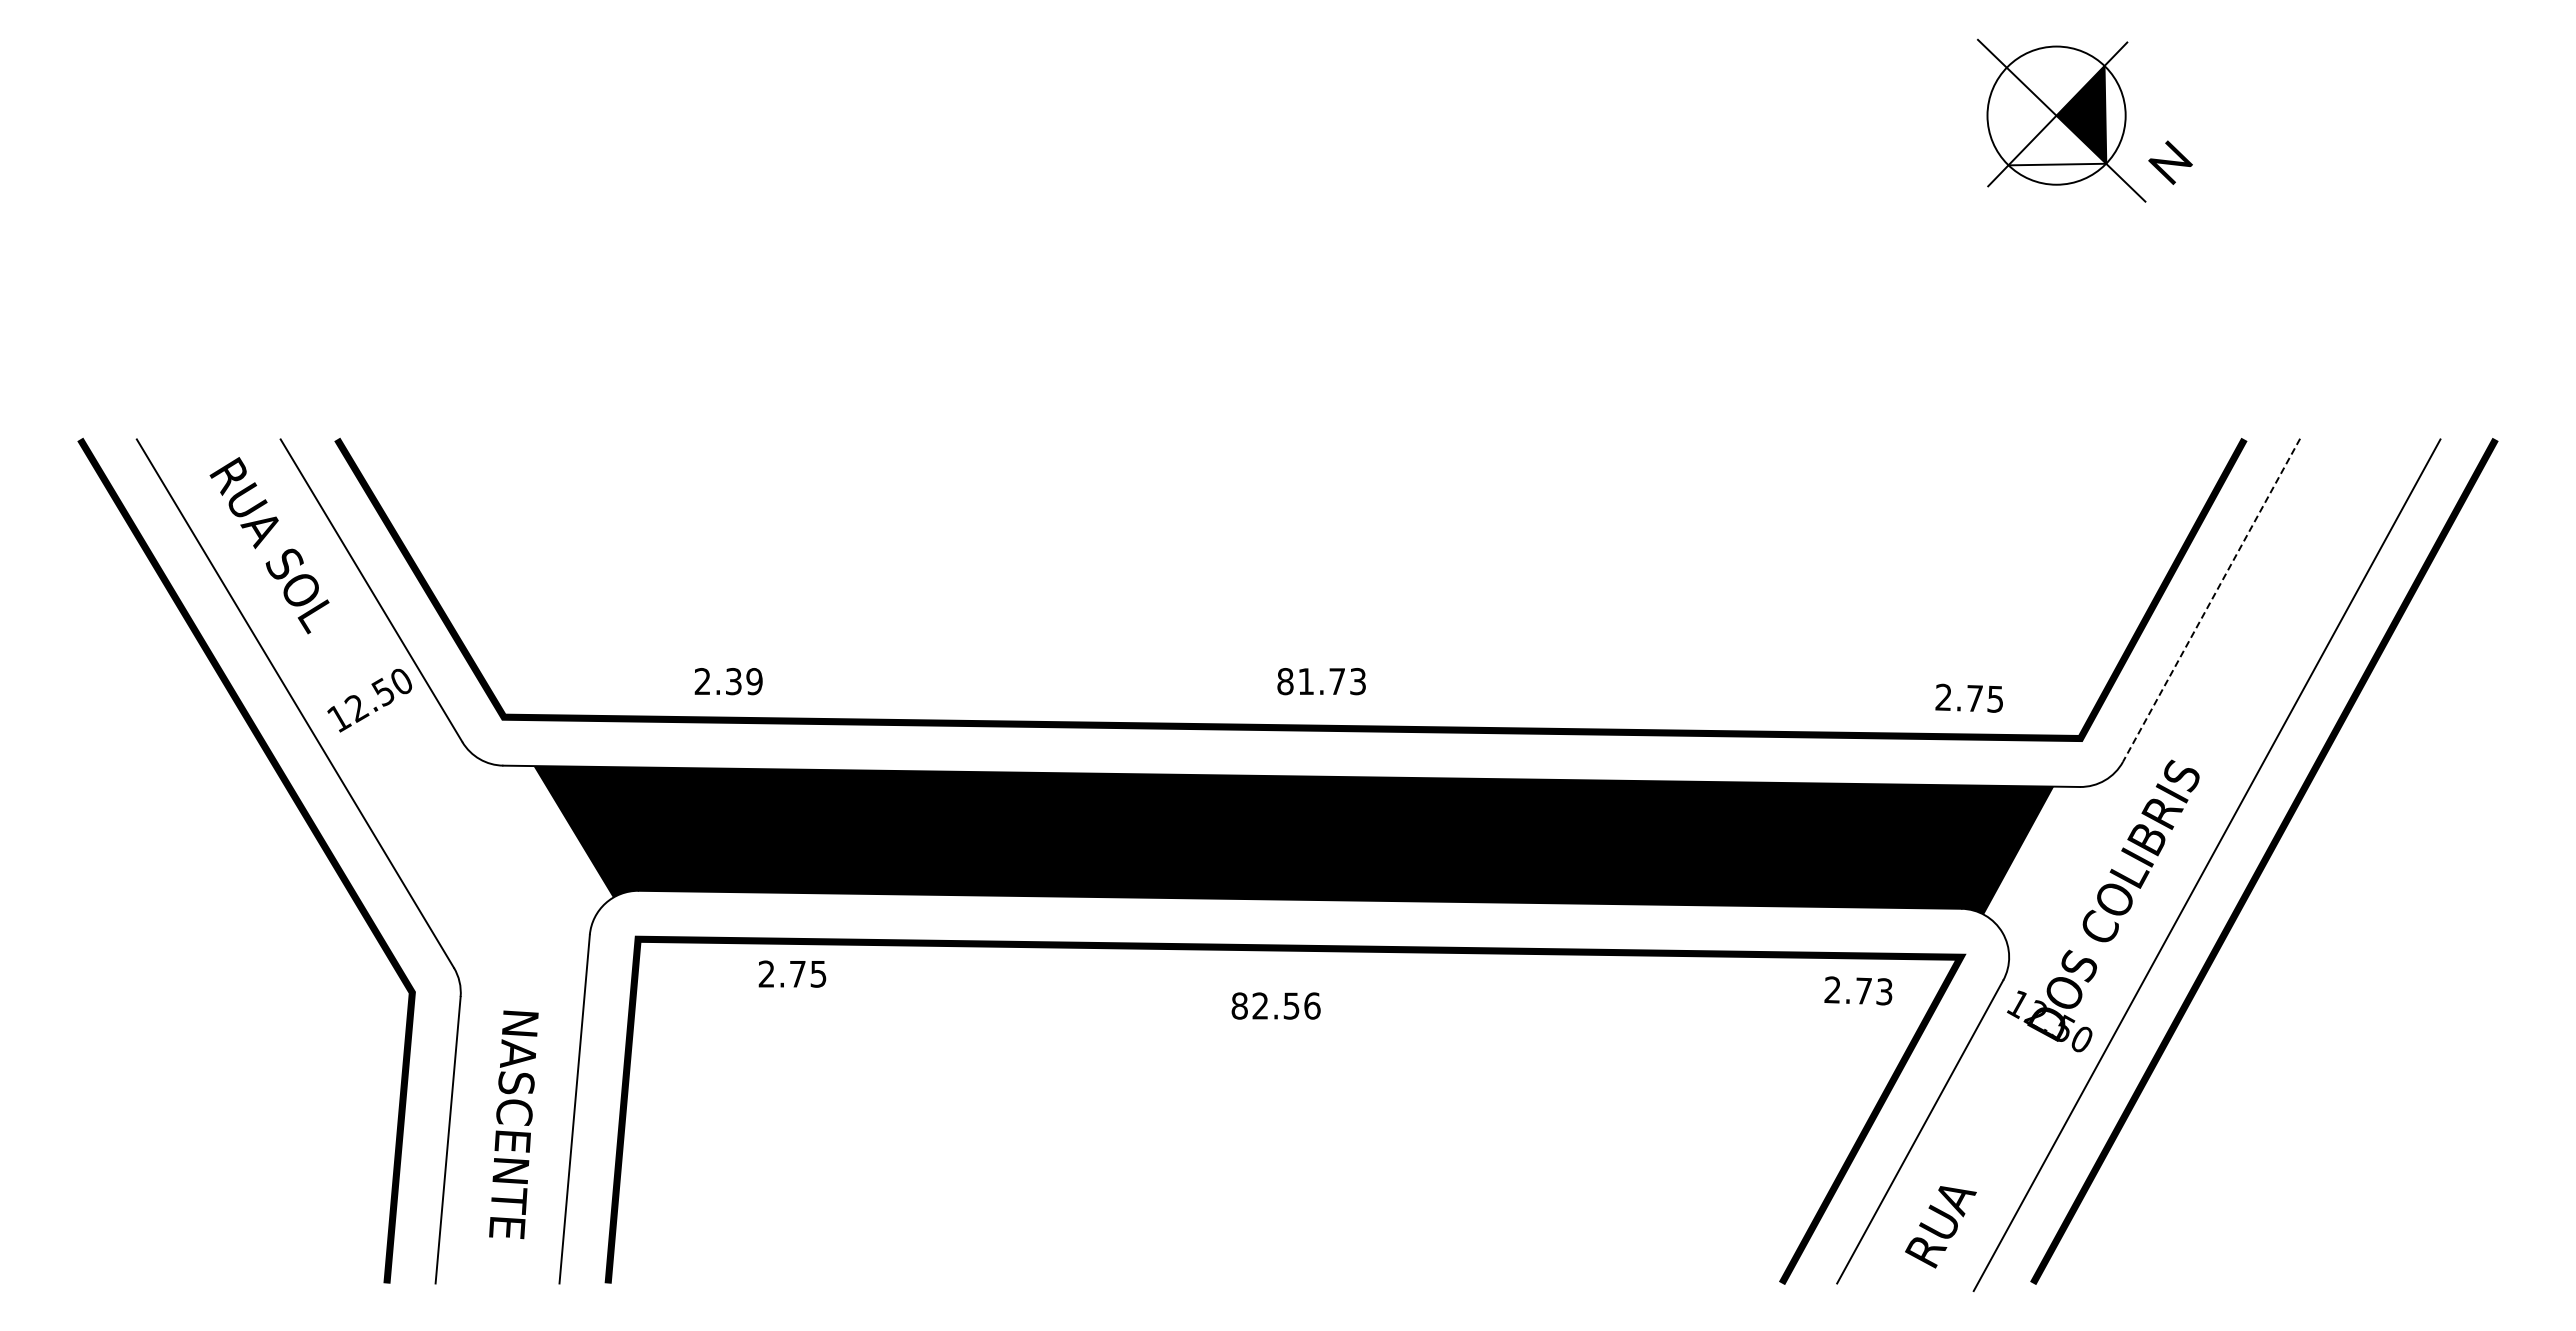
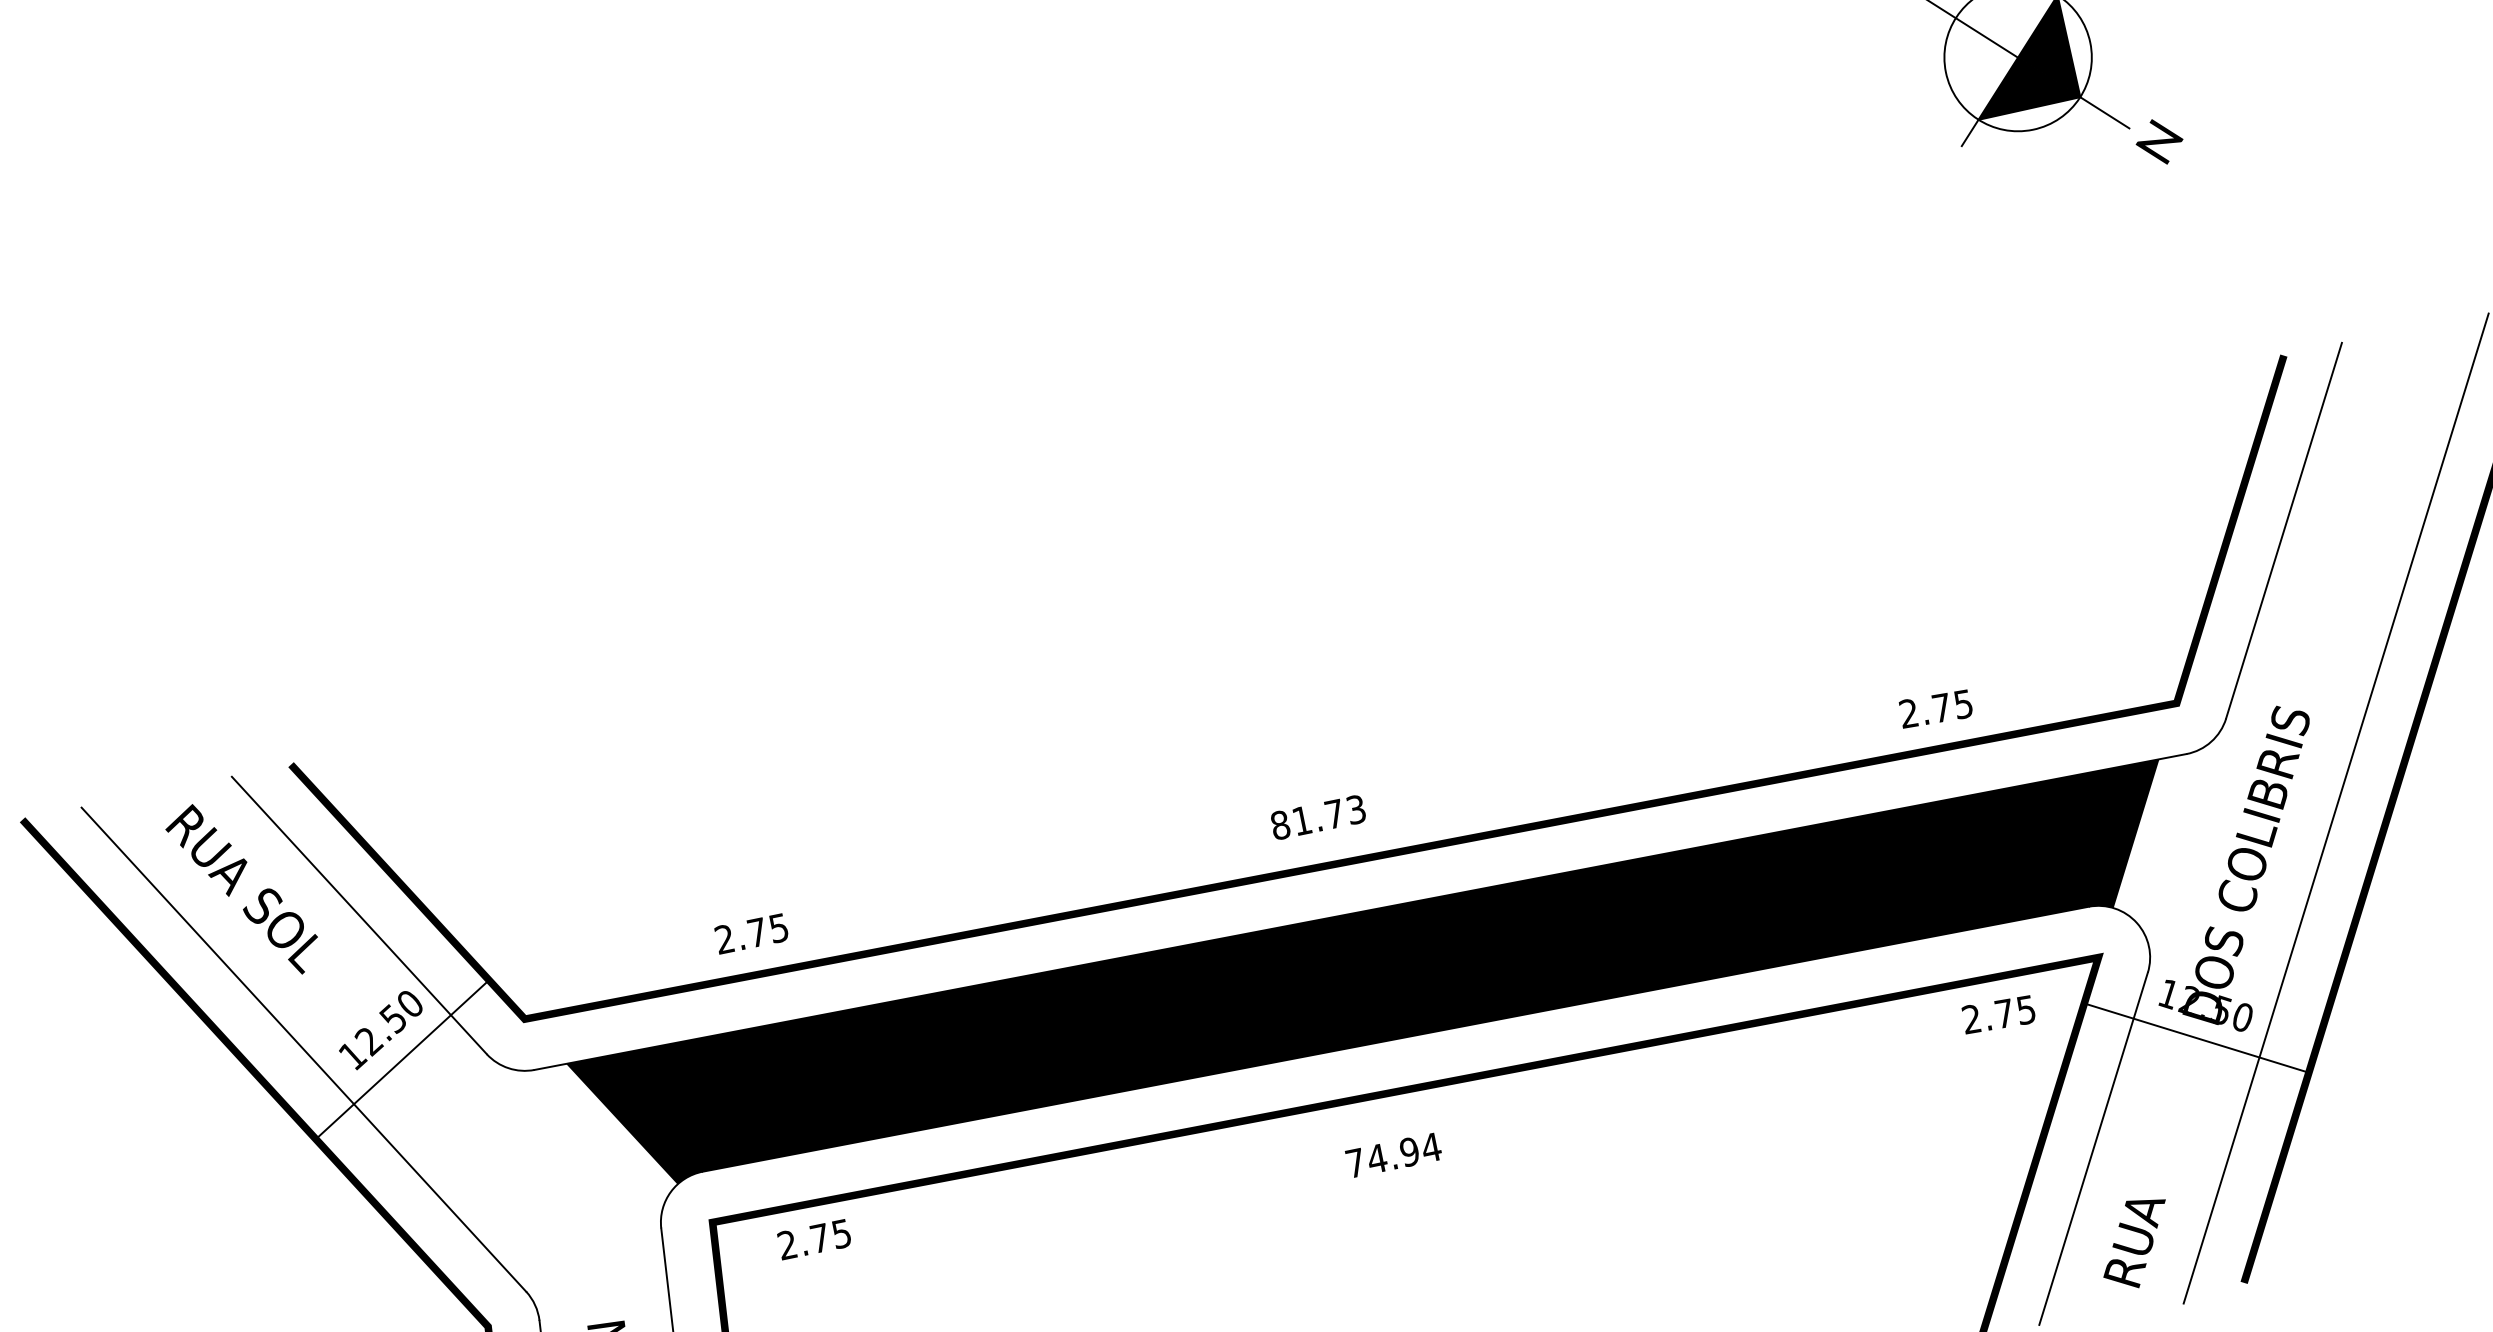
fill: (2057, 140) -> (2024, 83), added
text: (2170, 162) -> (2159, 141), moved
line: (2211, 600) -> (2283, 530), dashed -> solid
text: (744, 681) -> (768, 930), 2.39 -> 2.75
text: (1321, 681) -> (1318, 817), moved
text: (1968, 697) -> (1934, 708), moved
line: (383, 731) -> (401, 1059), added
text: (792, 973) -> (814, 1238), moved
text: (1884, 991) -> (2026, 1009), 2.73 -> 2.75
text: (1275, 1005) -> (1392, 1154), 82.56 -> 74.94
line: (2035, 1049) -> (2196, 1037), added

